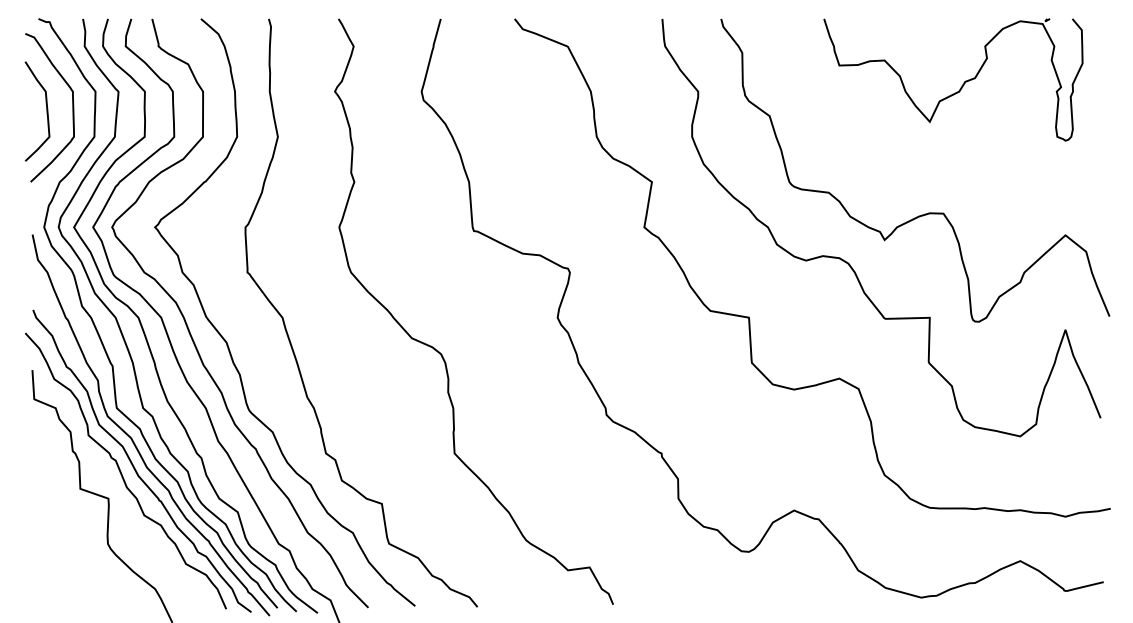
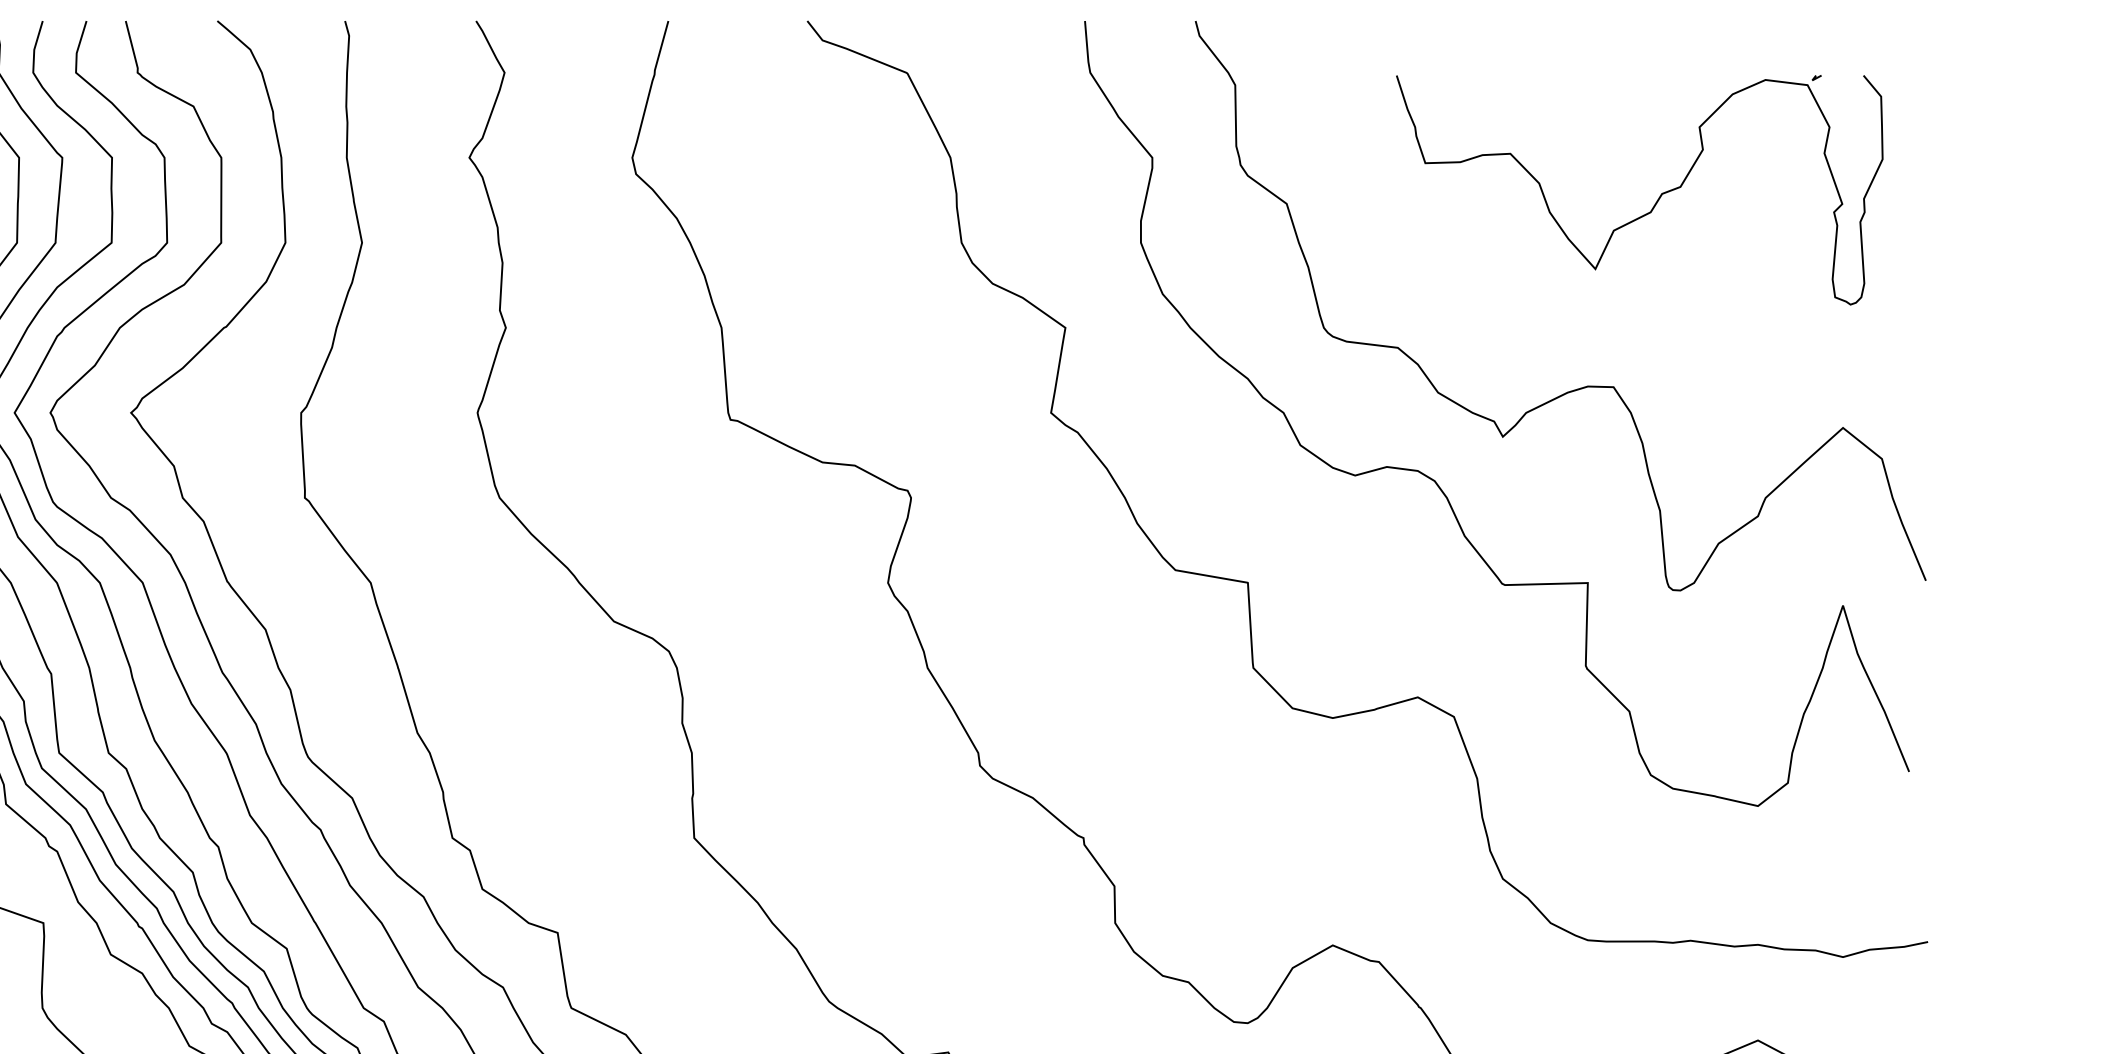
part: (962, 84) -> (1656, 198), moved

